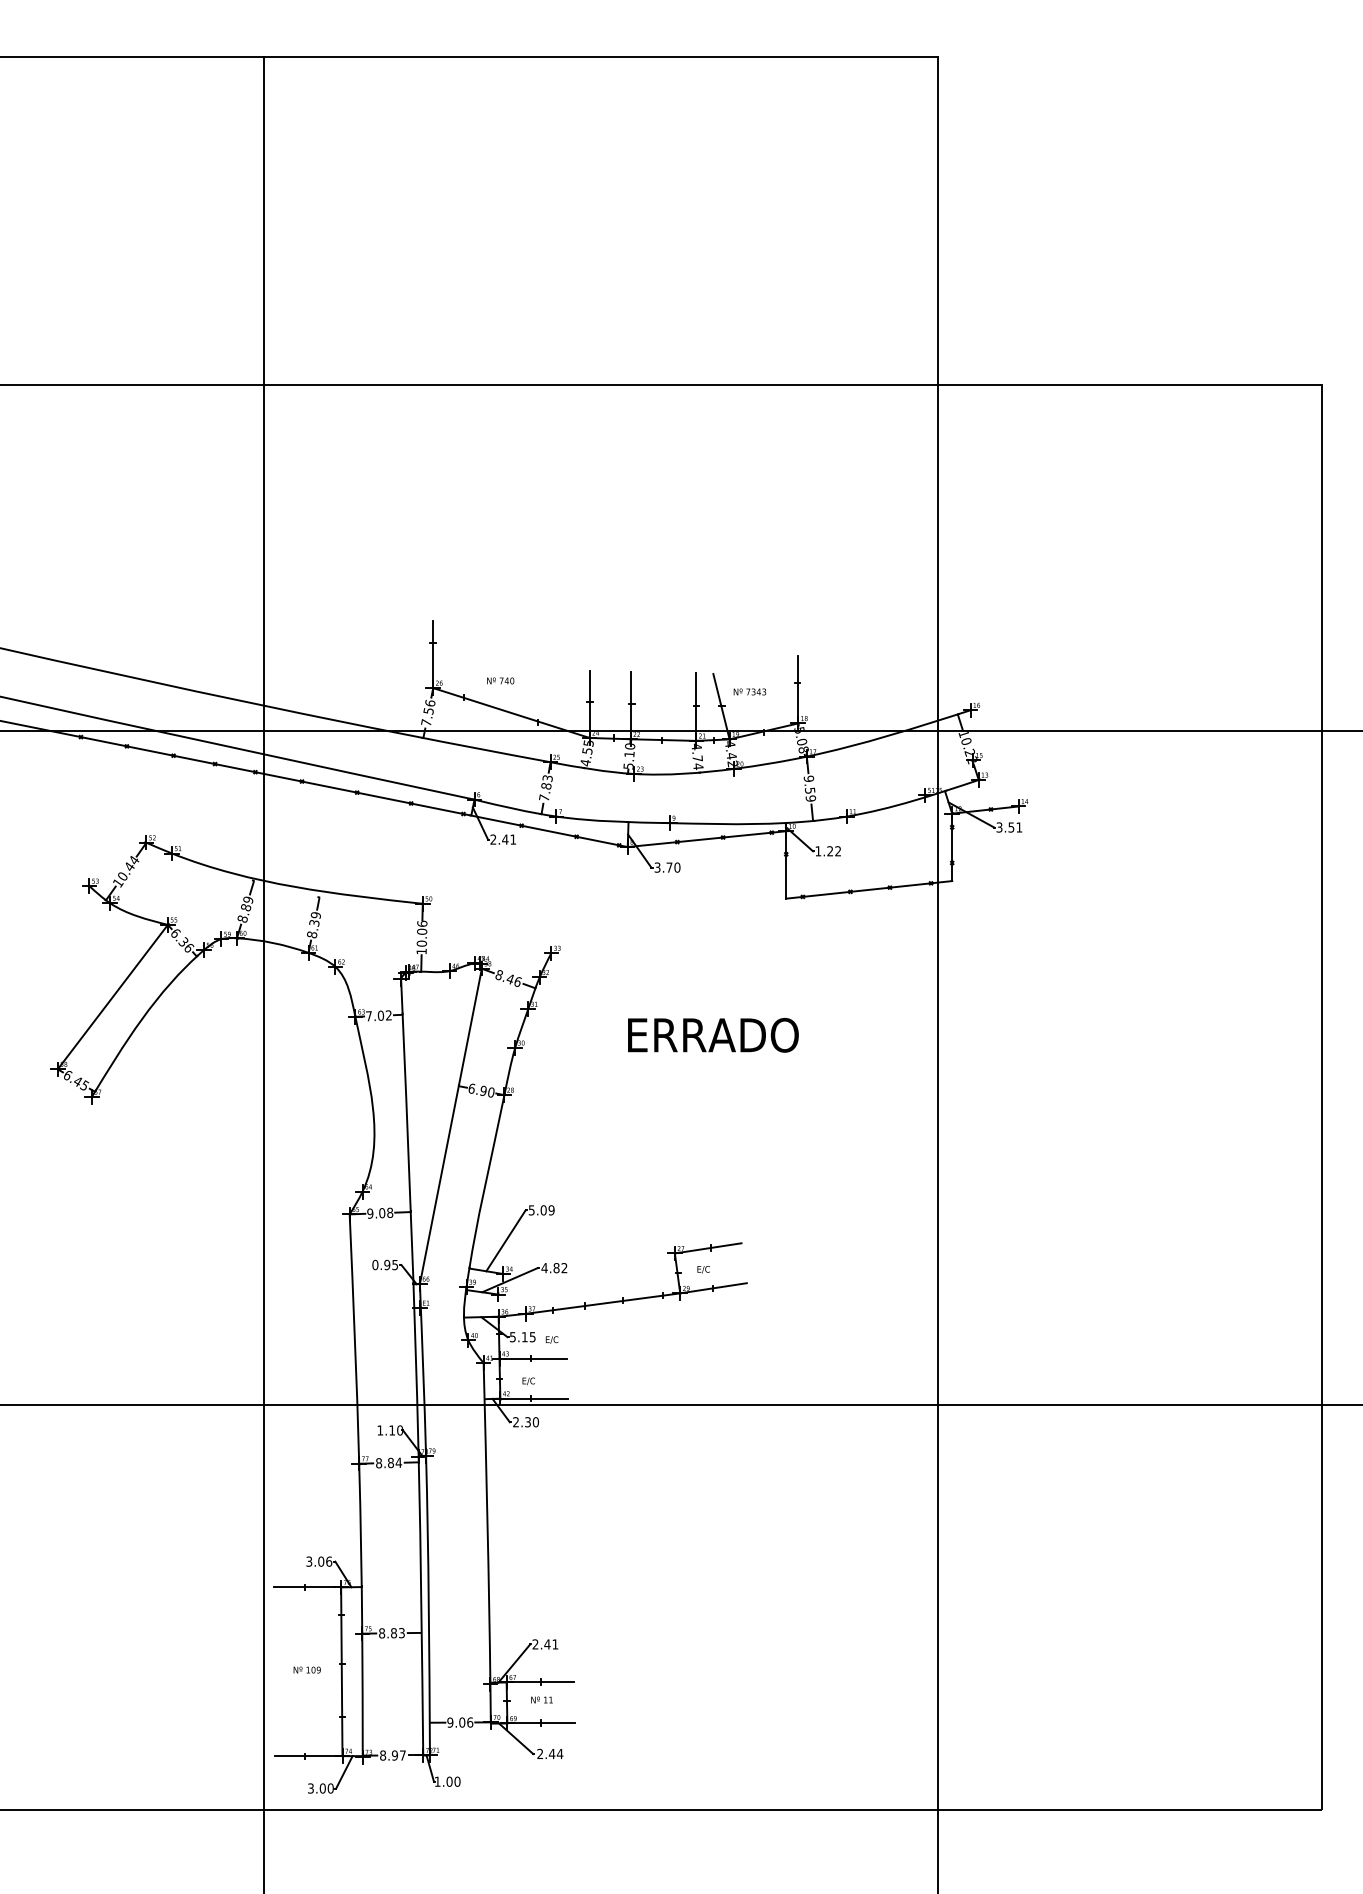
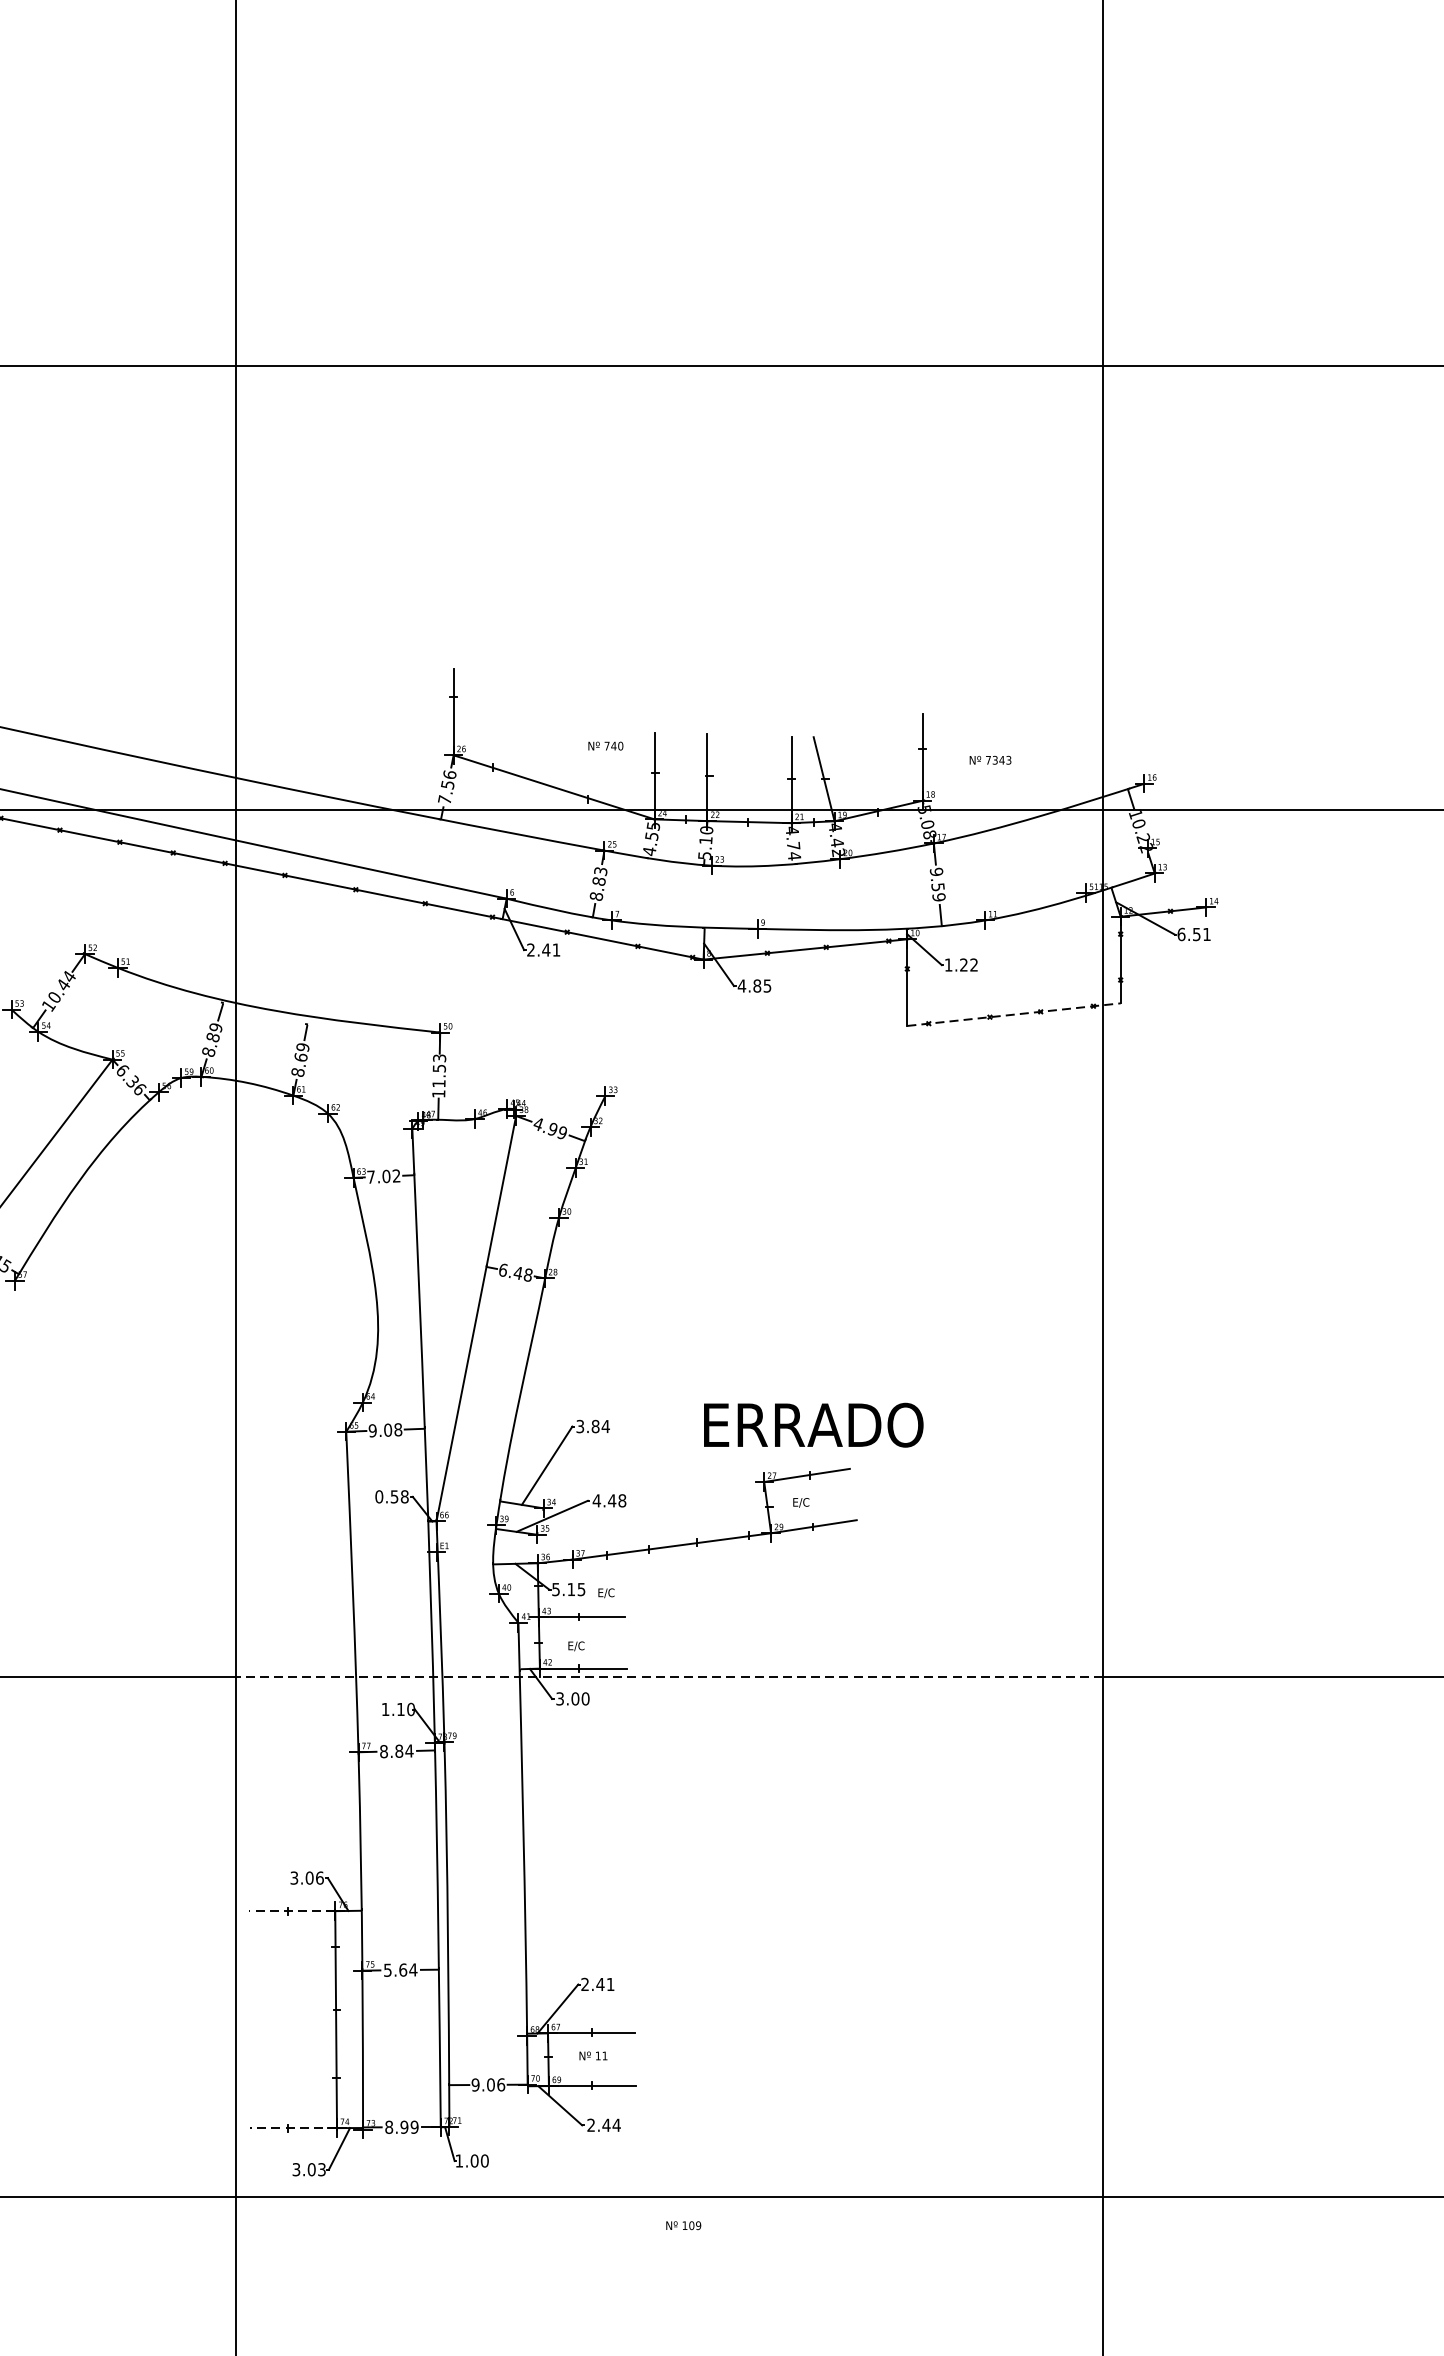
text: (500, 680) -> (605, 745), moved
text: (749, 691) -> (989, 759), moved
text: (544, 797) -> (596, 895), 7.83 -> 8.83
text: (999, 827) -> (1181, 934), 3.51 -> 6.51
text: (667, 867) -> (754, 985), 3.70 -> 4.85
line: (869, 889) -> (1014, 1014), solid -> dashed
text: (314, 922) -> (301, 1056), 8.39 -> 8.69
text: (421, 933) -> (438, 1070), 10.06 -> 11.53
text: (508, 978) -> (550, 1128), 8.46 -> 4.99
text: (713, 1034) -> (813, 1424), moved
text: (486, 1091) -> (522, 1273), 6.90 -> 6.48
text: (541, 1210) -> (592, 1426), 5.09 -> 3.84
text: (391, 1264) -> (400, 1496), 0.95 -> 0.58
text: (560, 1268) -> (617, 1501), 4.82 -> 4.48
line: (600, 1405) -> (668, 1677), solid -> dashed
text: (522, 1422) -> (568, 1699), 2.30 -> 3.00
line: (307, 1587) -> (292, 1911), solid -> dashed
text: (392, 1633) -> (401, 1970), 8.83 -> 5.64
text: (306, 1669) -> (682, 2224), moved
text: (402, 1755) -> (414, 2127), 8.97 -> 8.99
line: (308, 1756) -> (293, 2128), solid -> dashed
text: (330, 1788) -> (321, 2169), 3.00 -> 3.03

